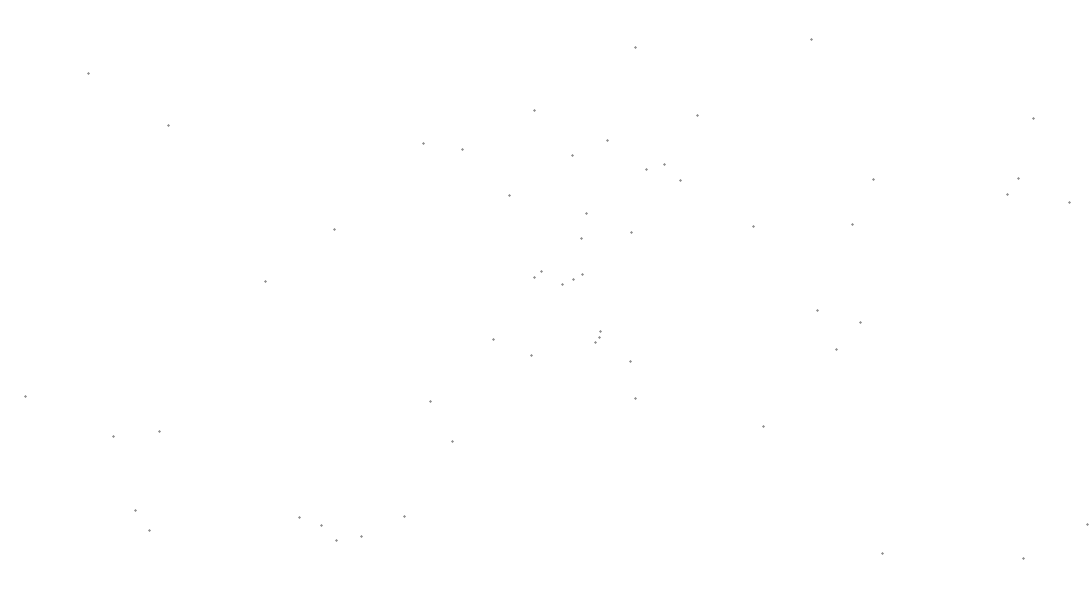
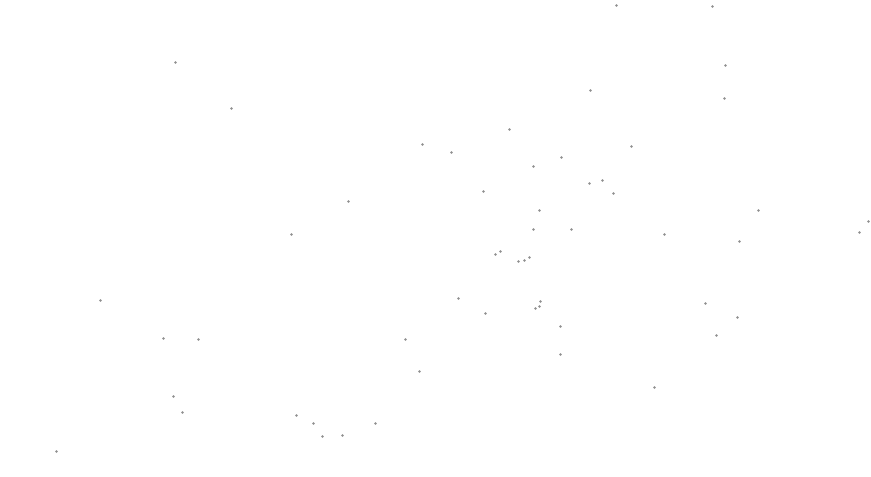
part: (572, 279) -> (523, 259), size x0.7

